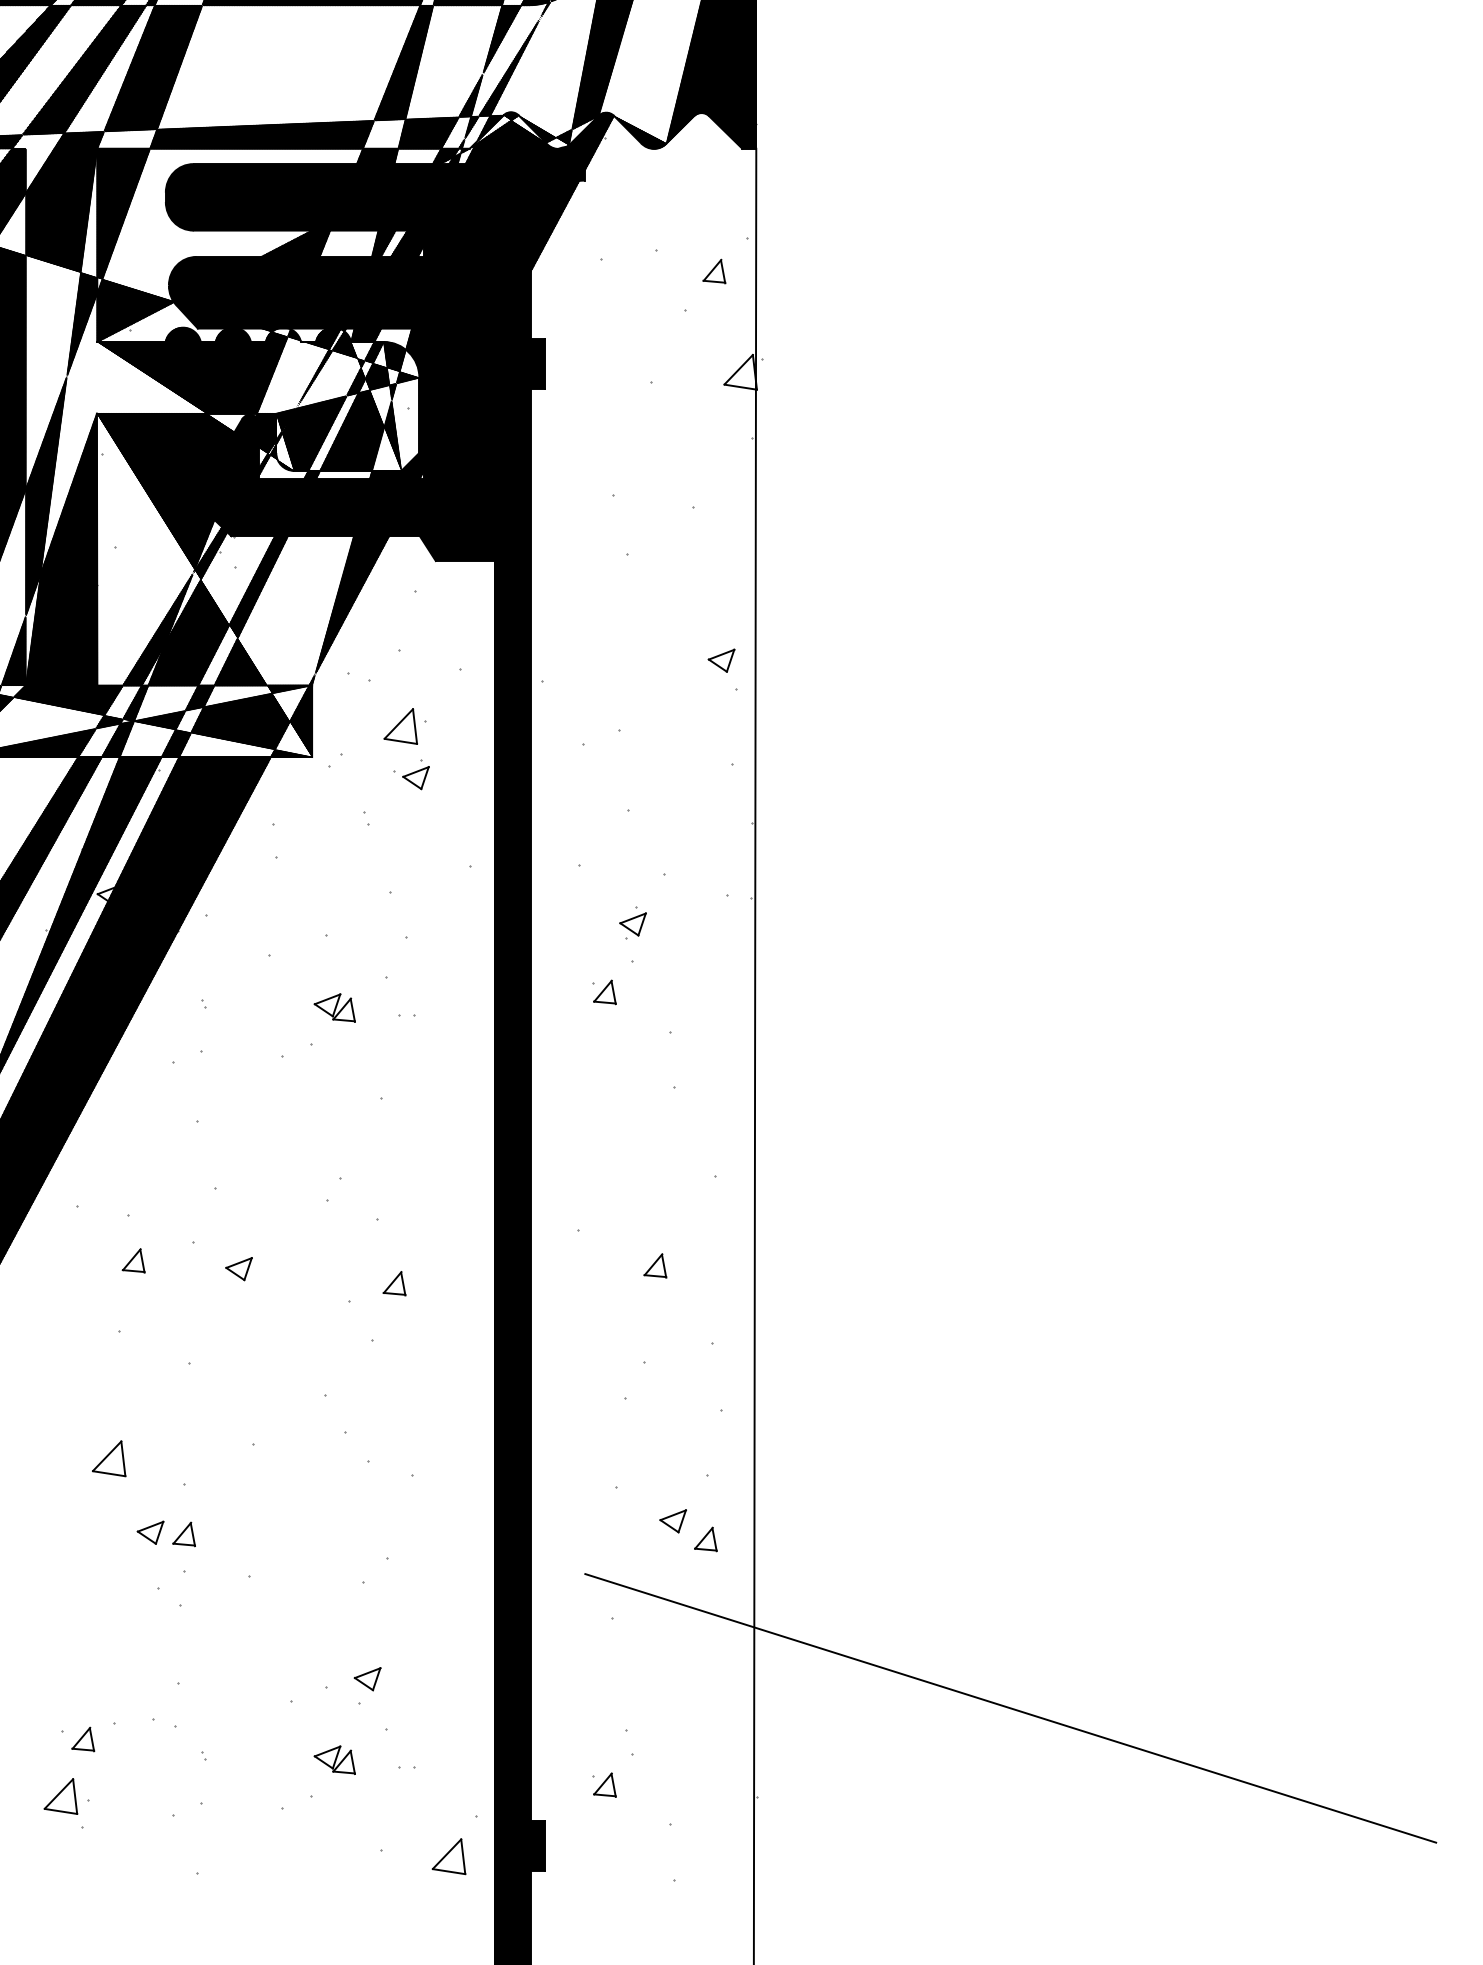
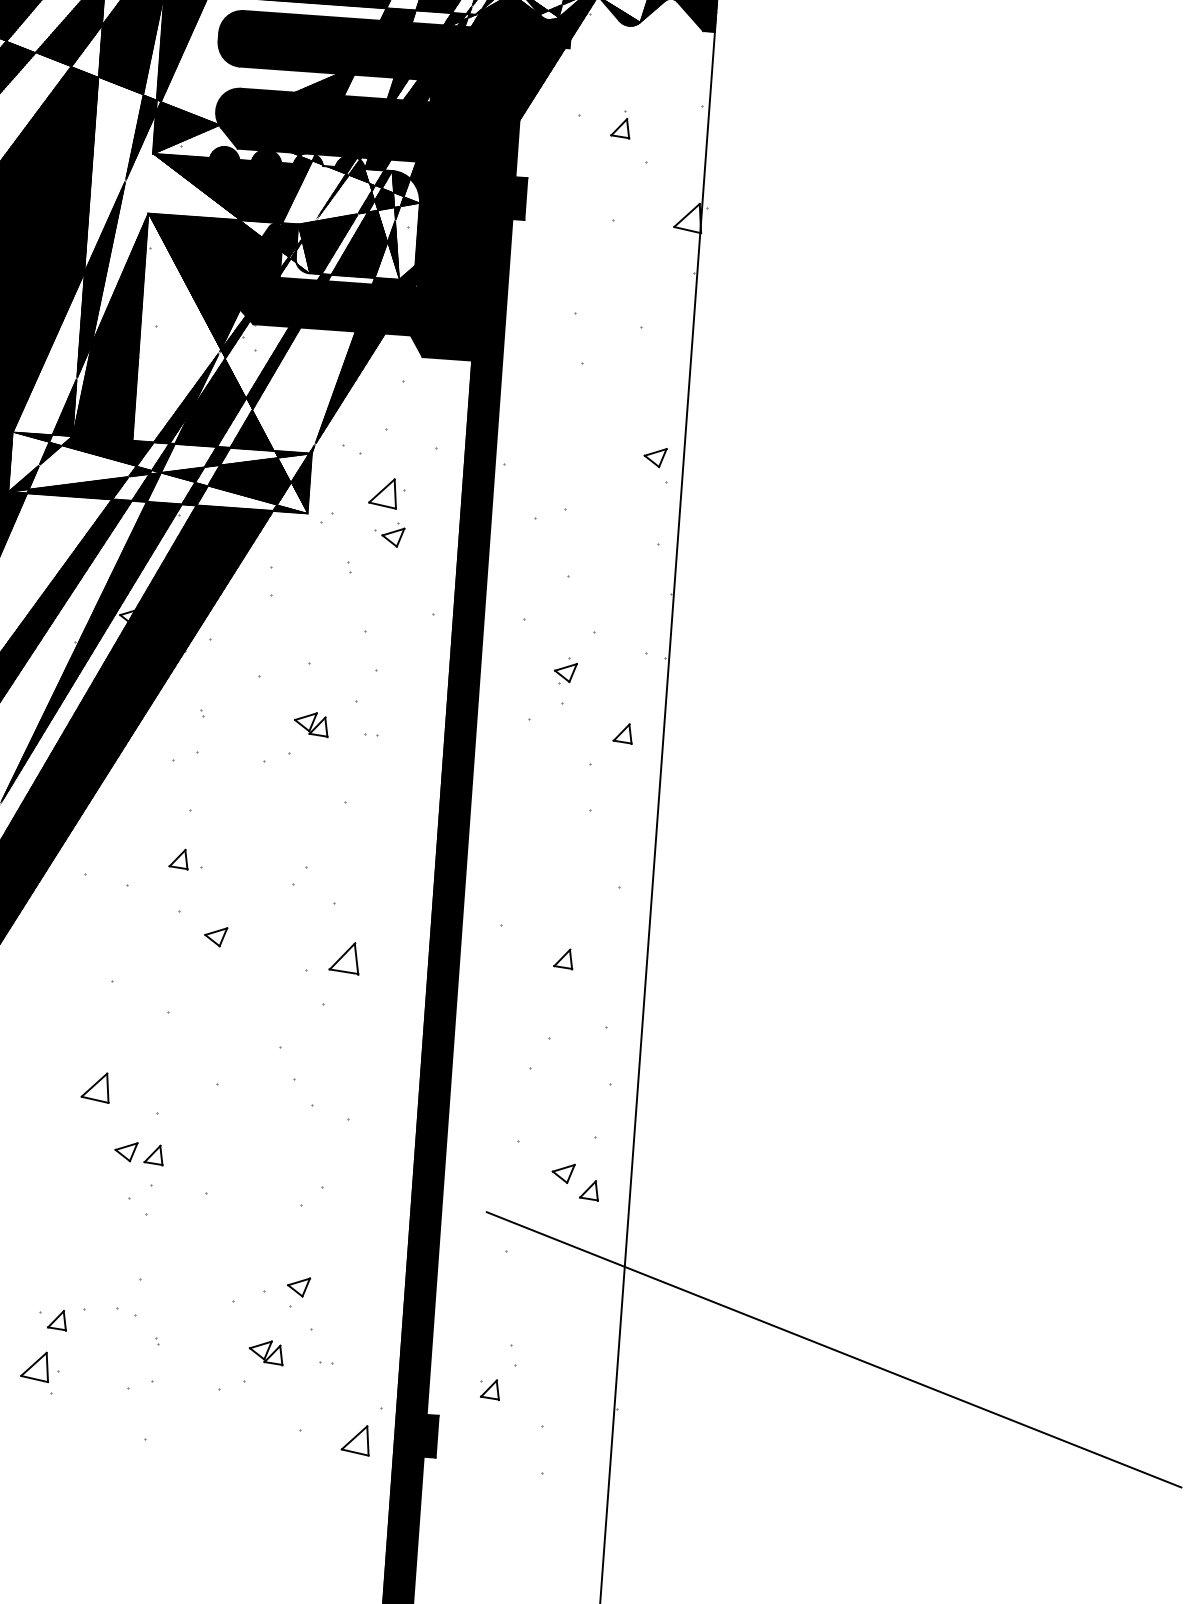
part: (714, 271) -> (620, 128), moved
part: (604, 992) -> (622, 733), moved
part: (133, 1260) -> (178, 858), moved
part: (394, 1283) -> (344, 958), size x1.6

